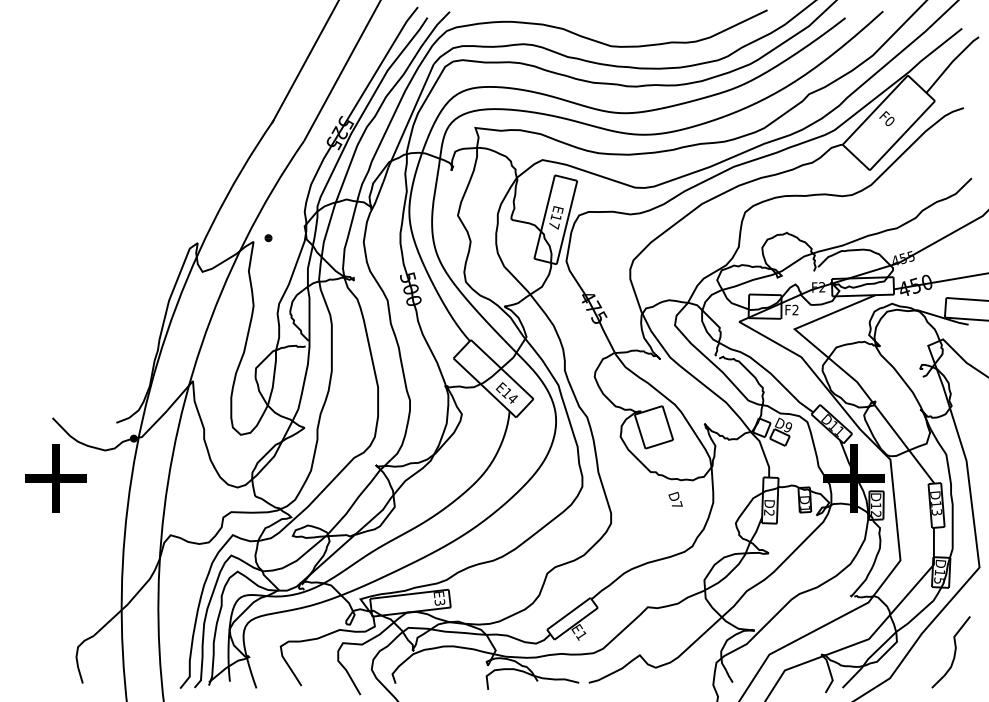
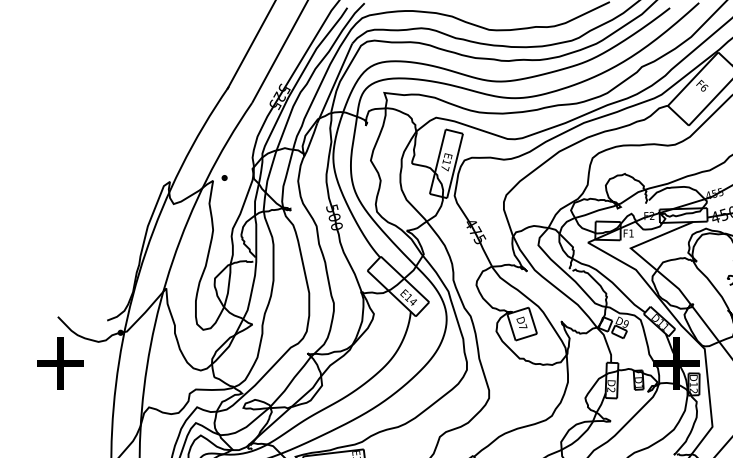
text: (891, 121) -> (705, 87), F0 -> F6
text: (795, 309) -> (631, 233), F2 -> F1
text: (675, 498) -> (521, 321), moved

